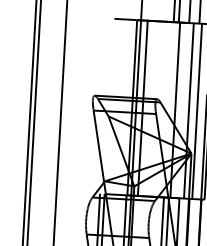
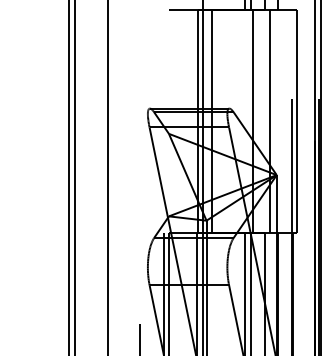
line: (196, 110) -> (280, 120), removed

